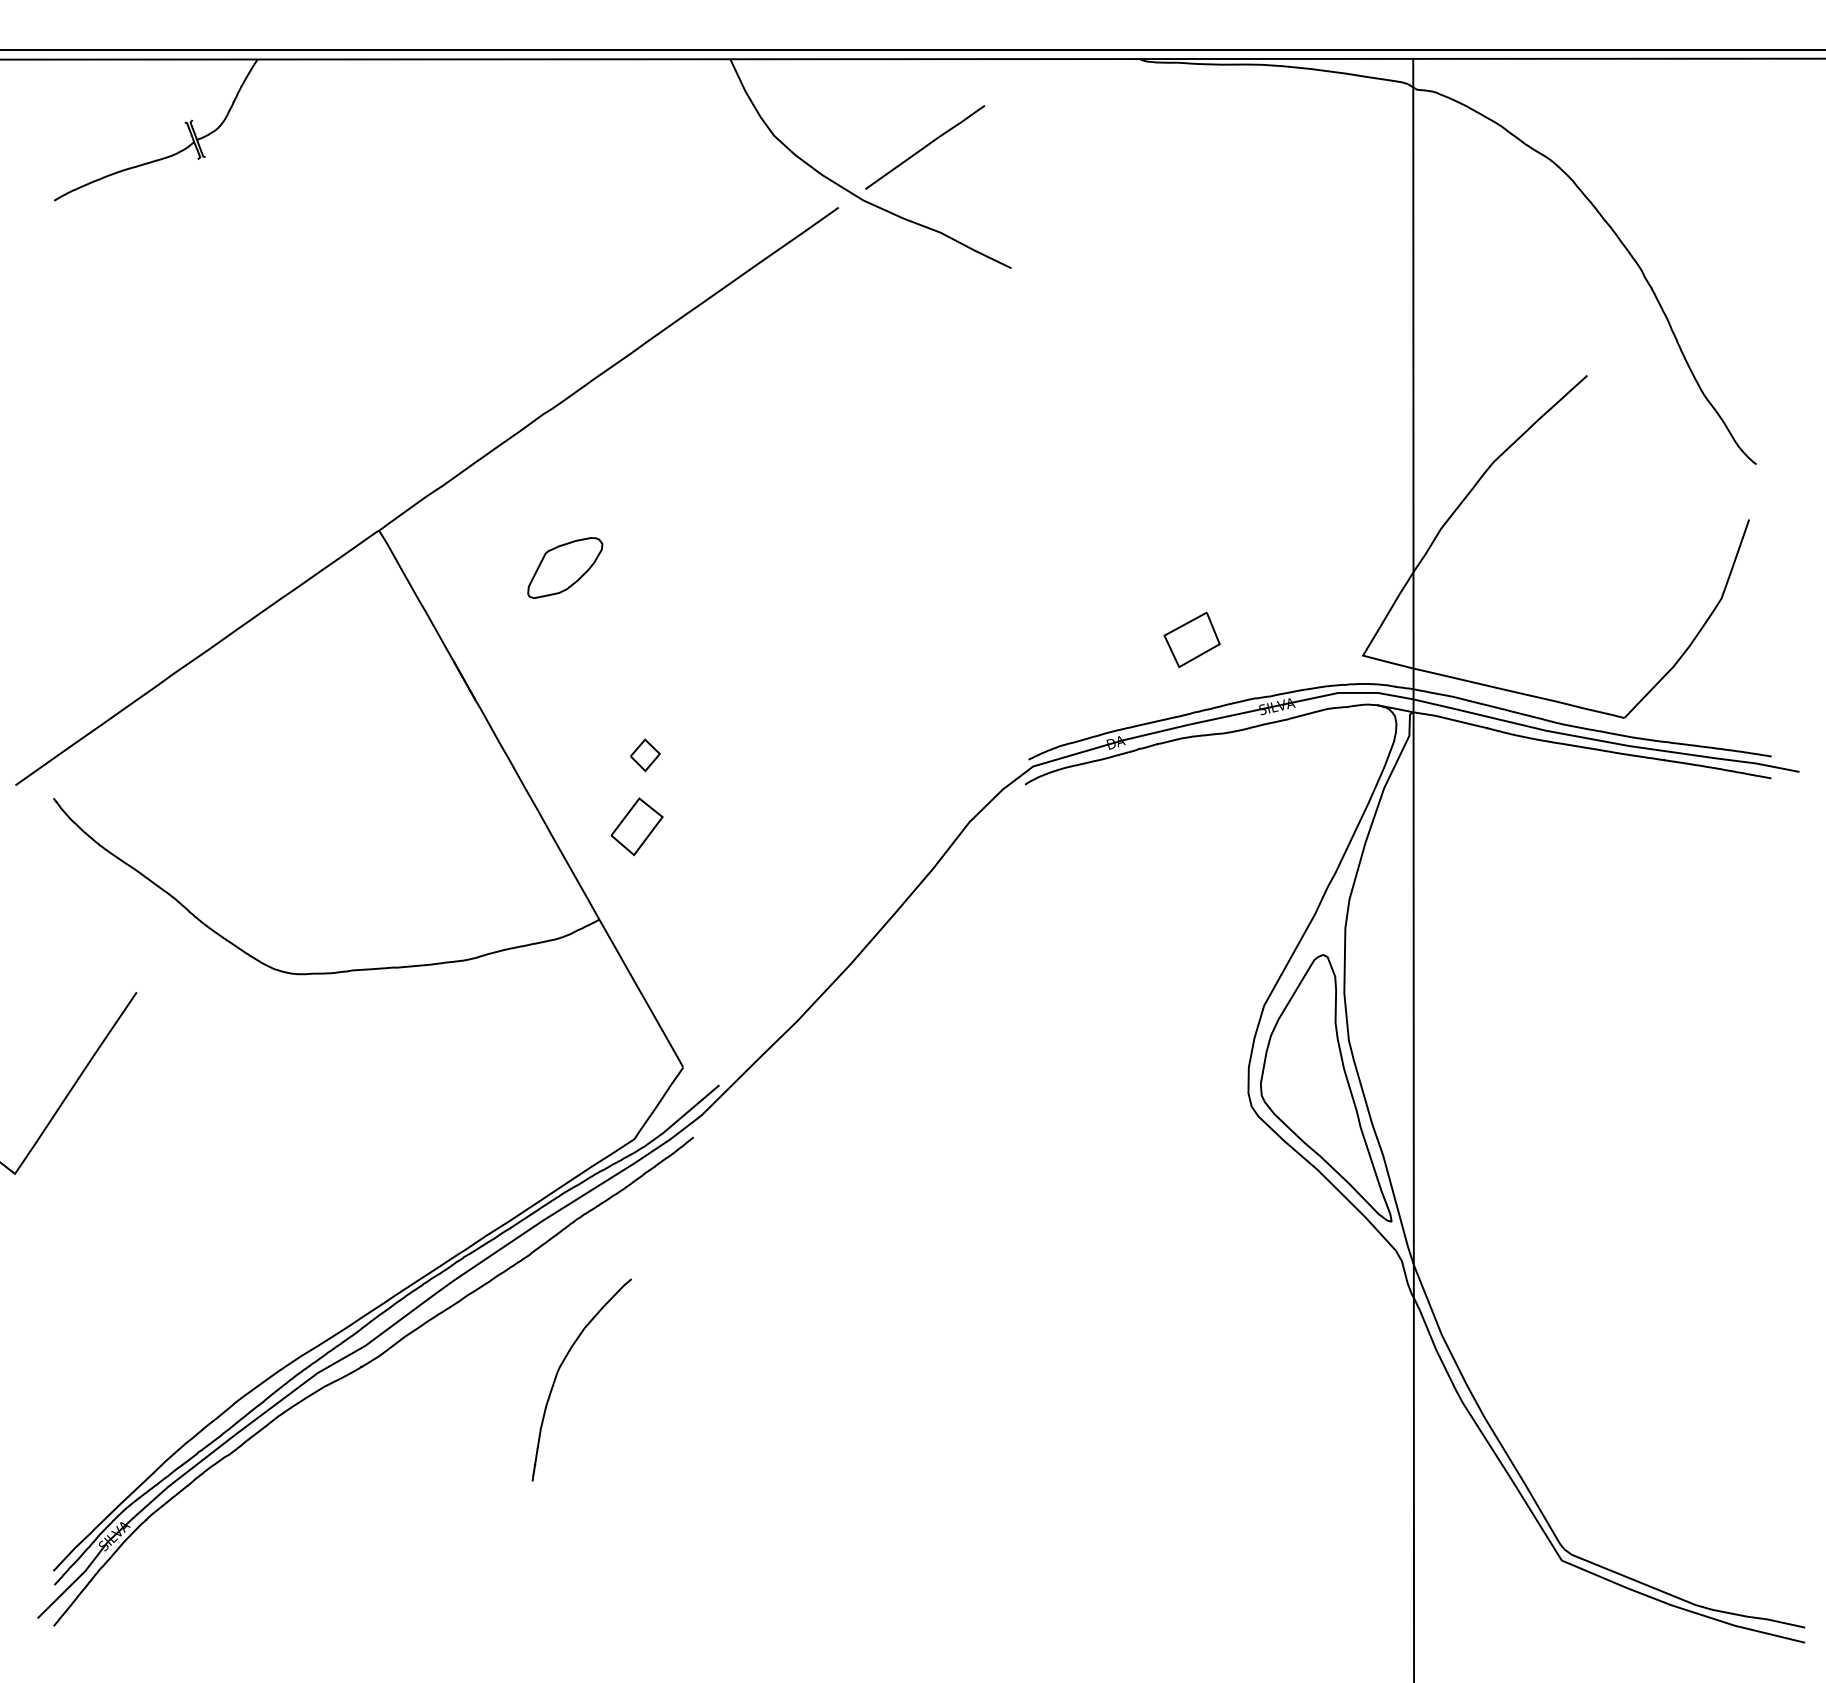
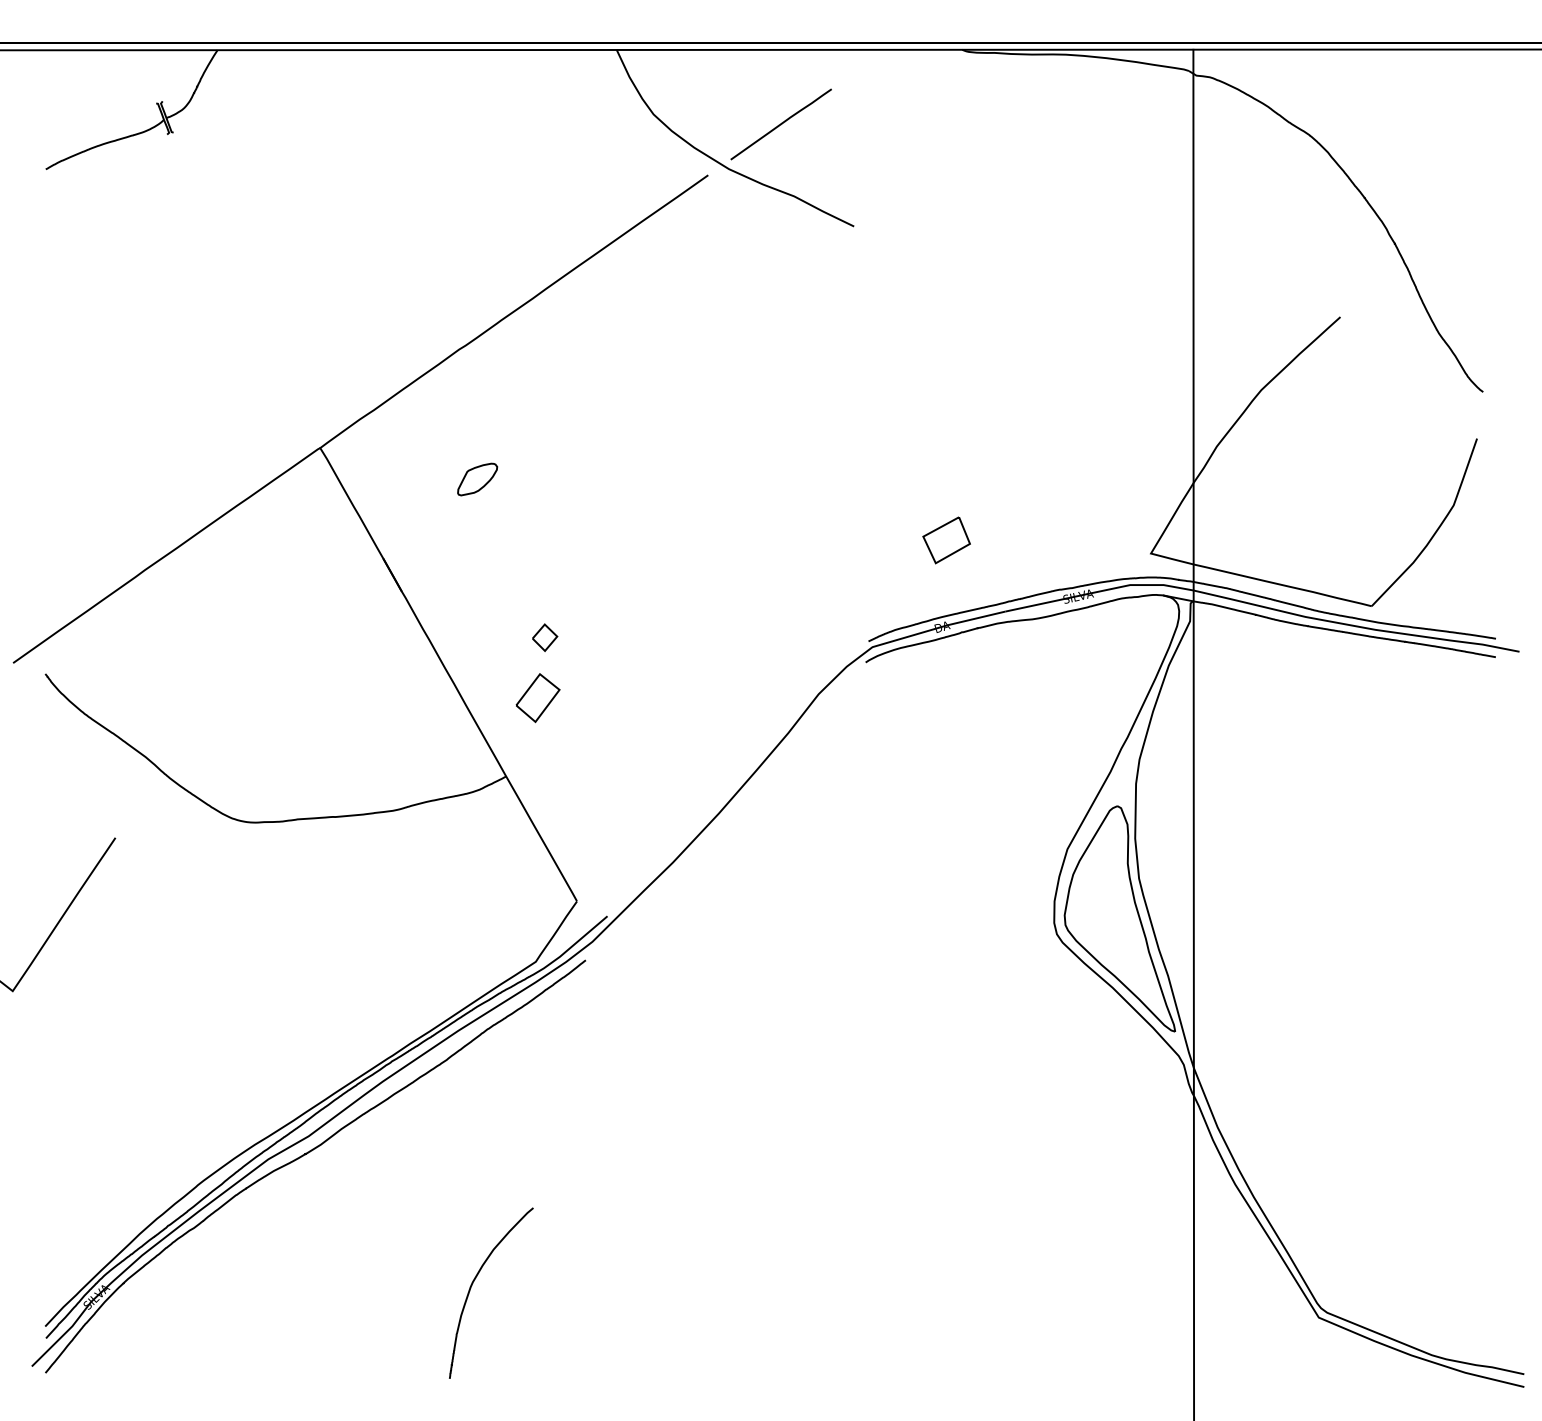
part: (565, 567) -> (477, 479), size x0.62
part: (1191, 640) -> (946, 540), moved
curve: (560, 1368) -> (473, 1283), moved

